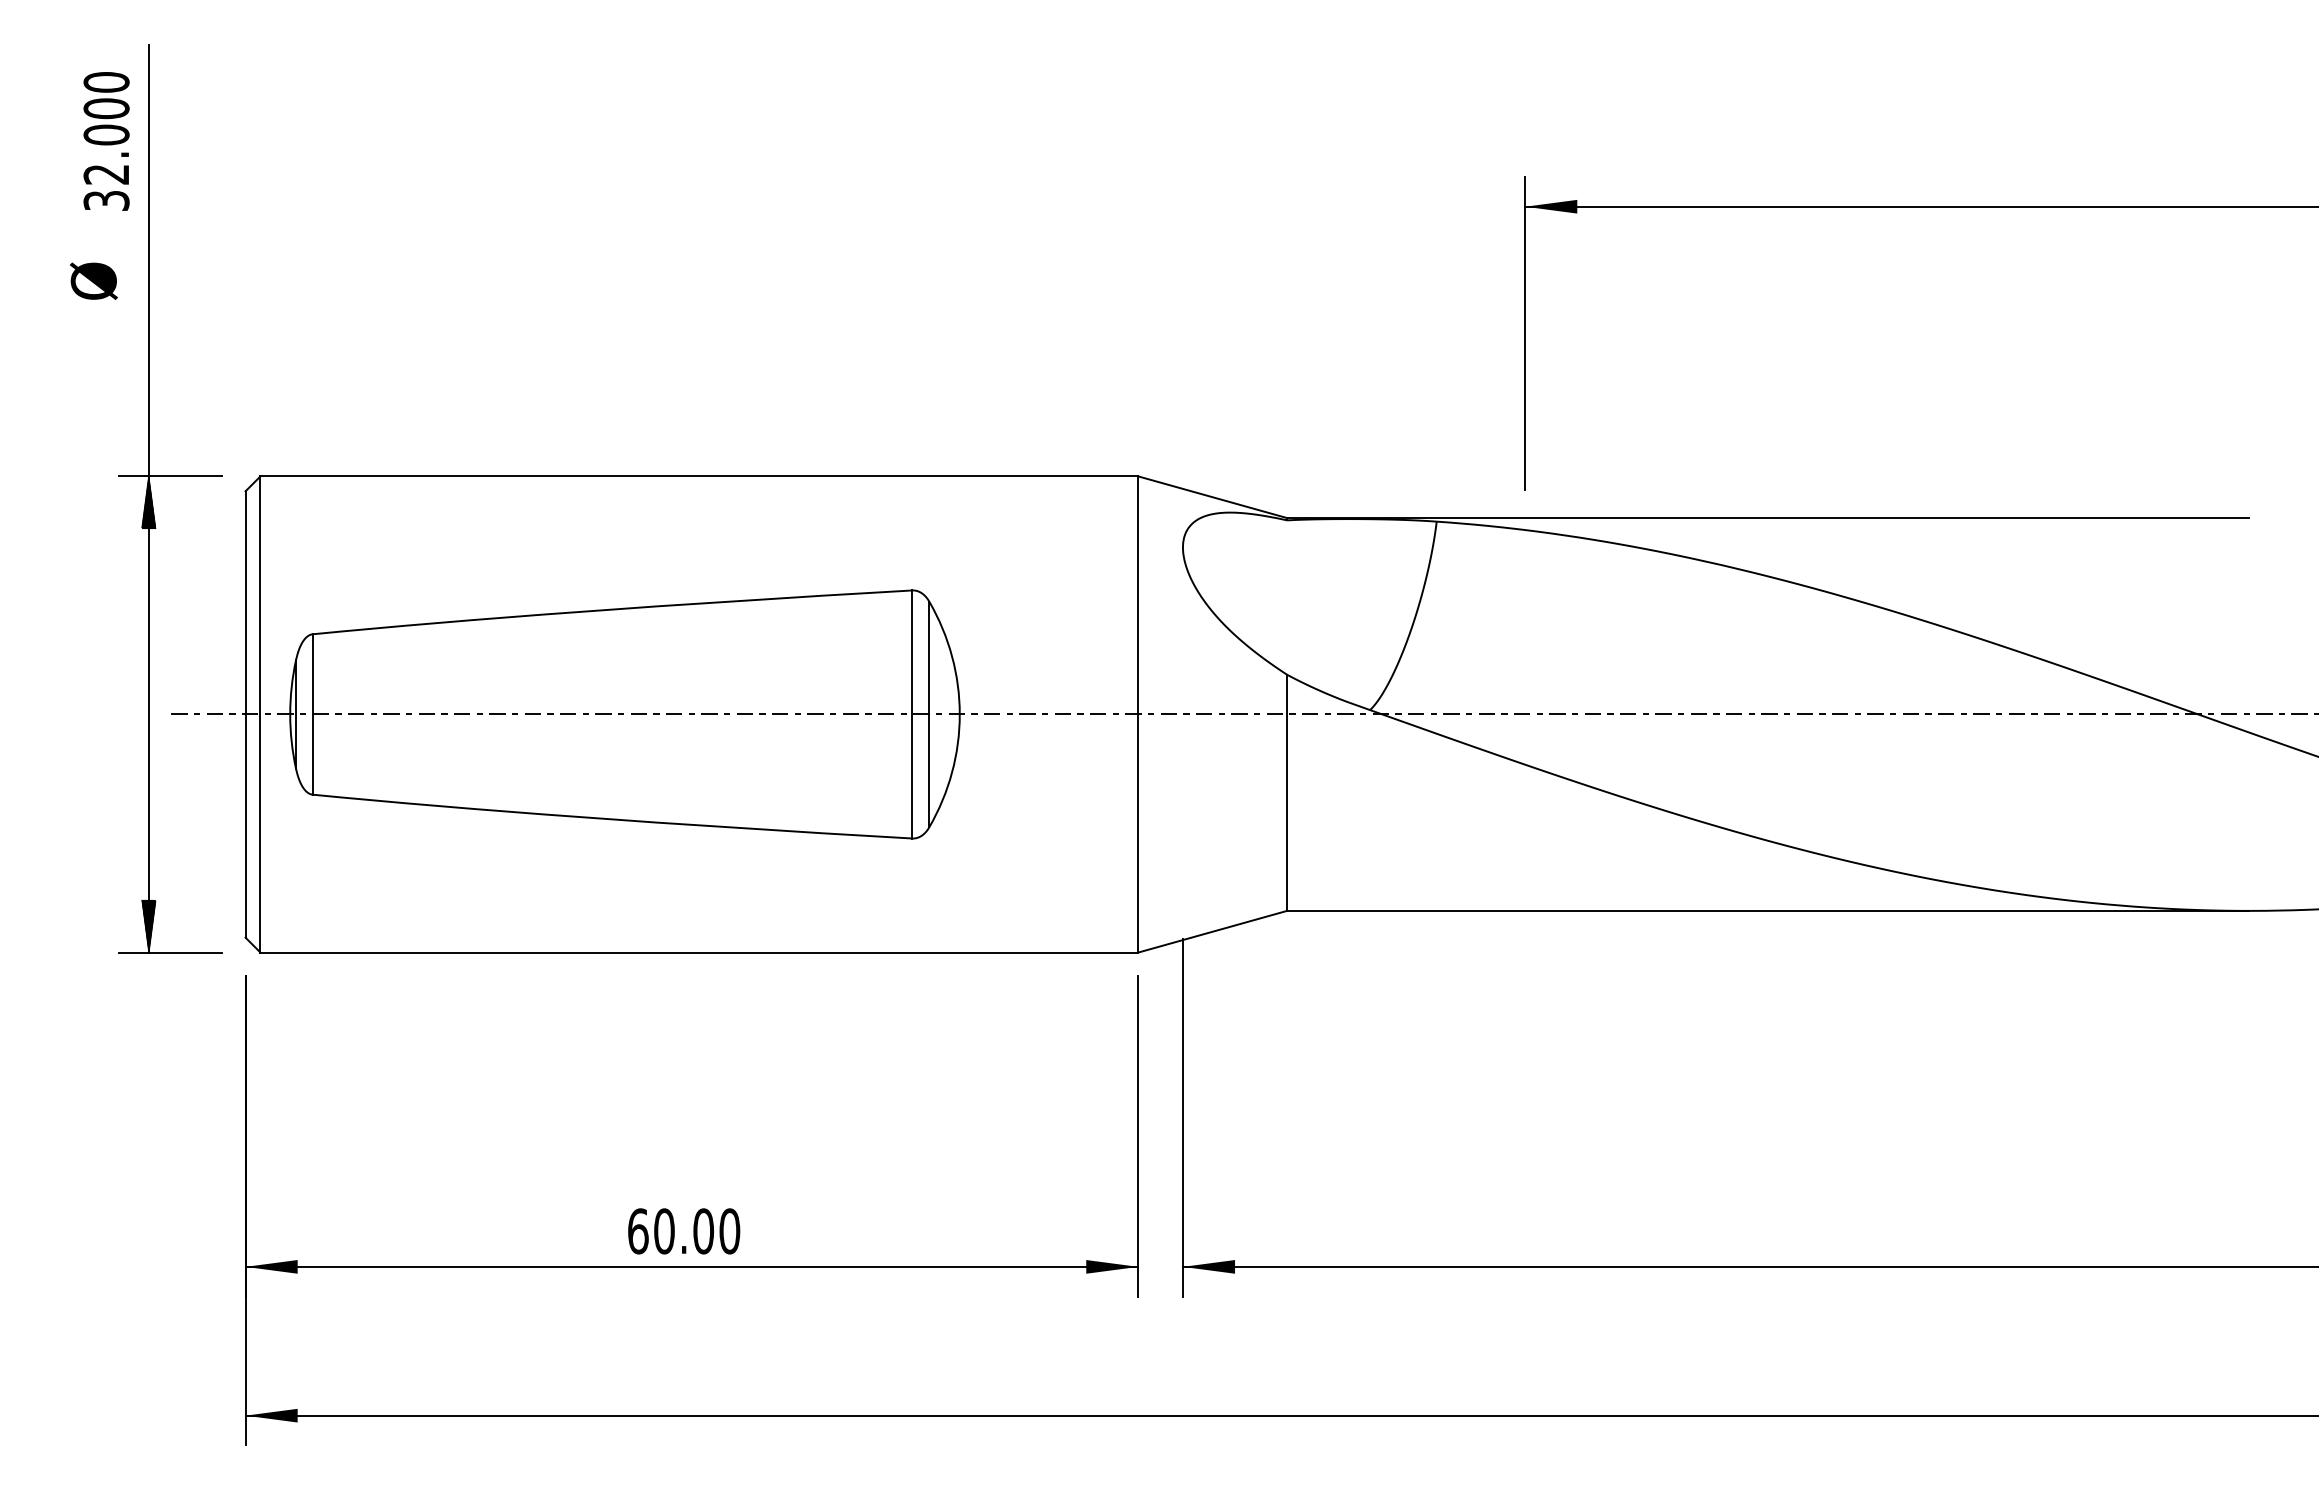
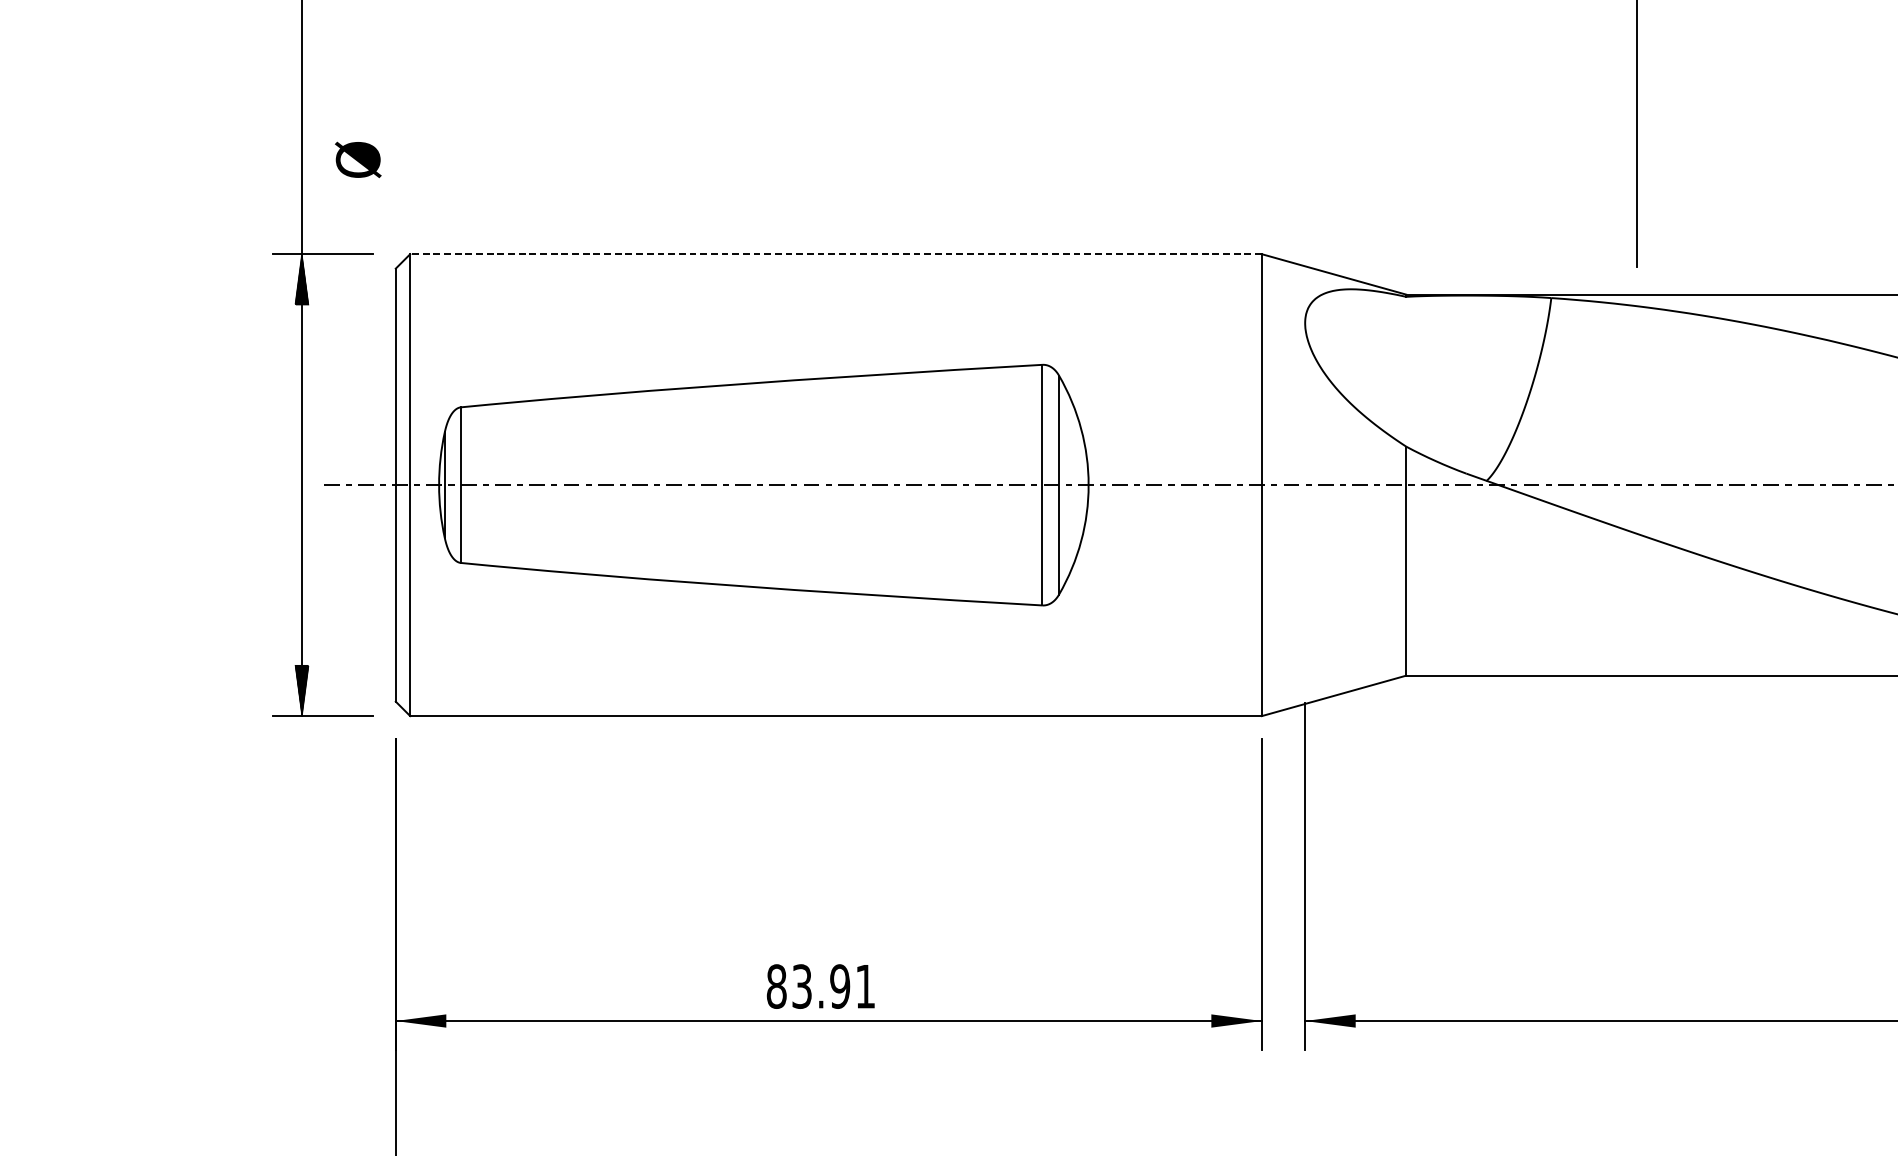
text: (93, 280) -> (357, 159), moved
line: (699, 476) -> (836, 254), solid -> dashed
text: (684, 1231) -> (821, 986), 60.00 -> 83.91

